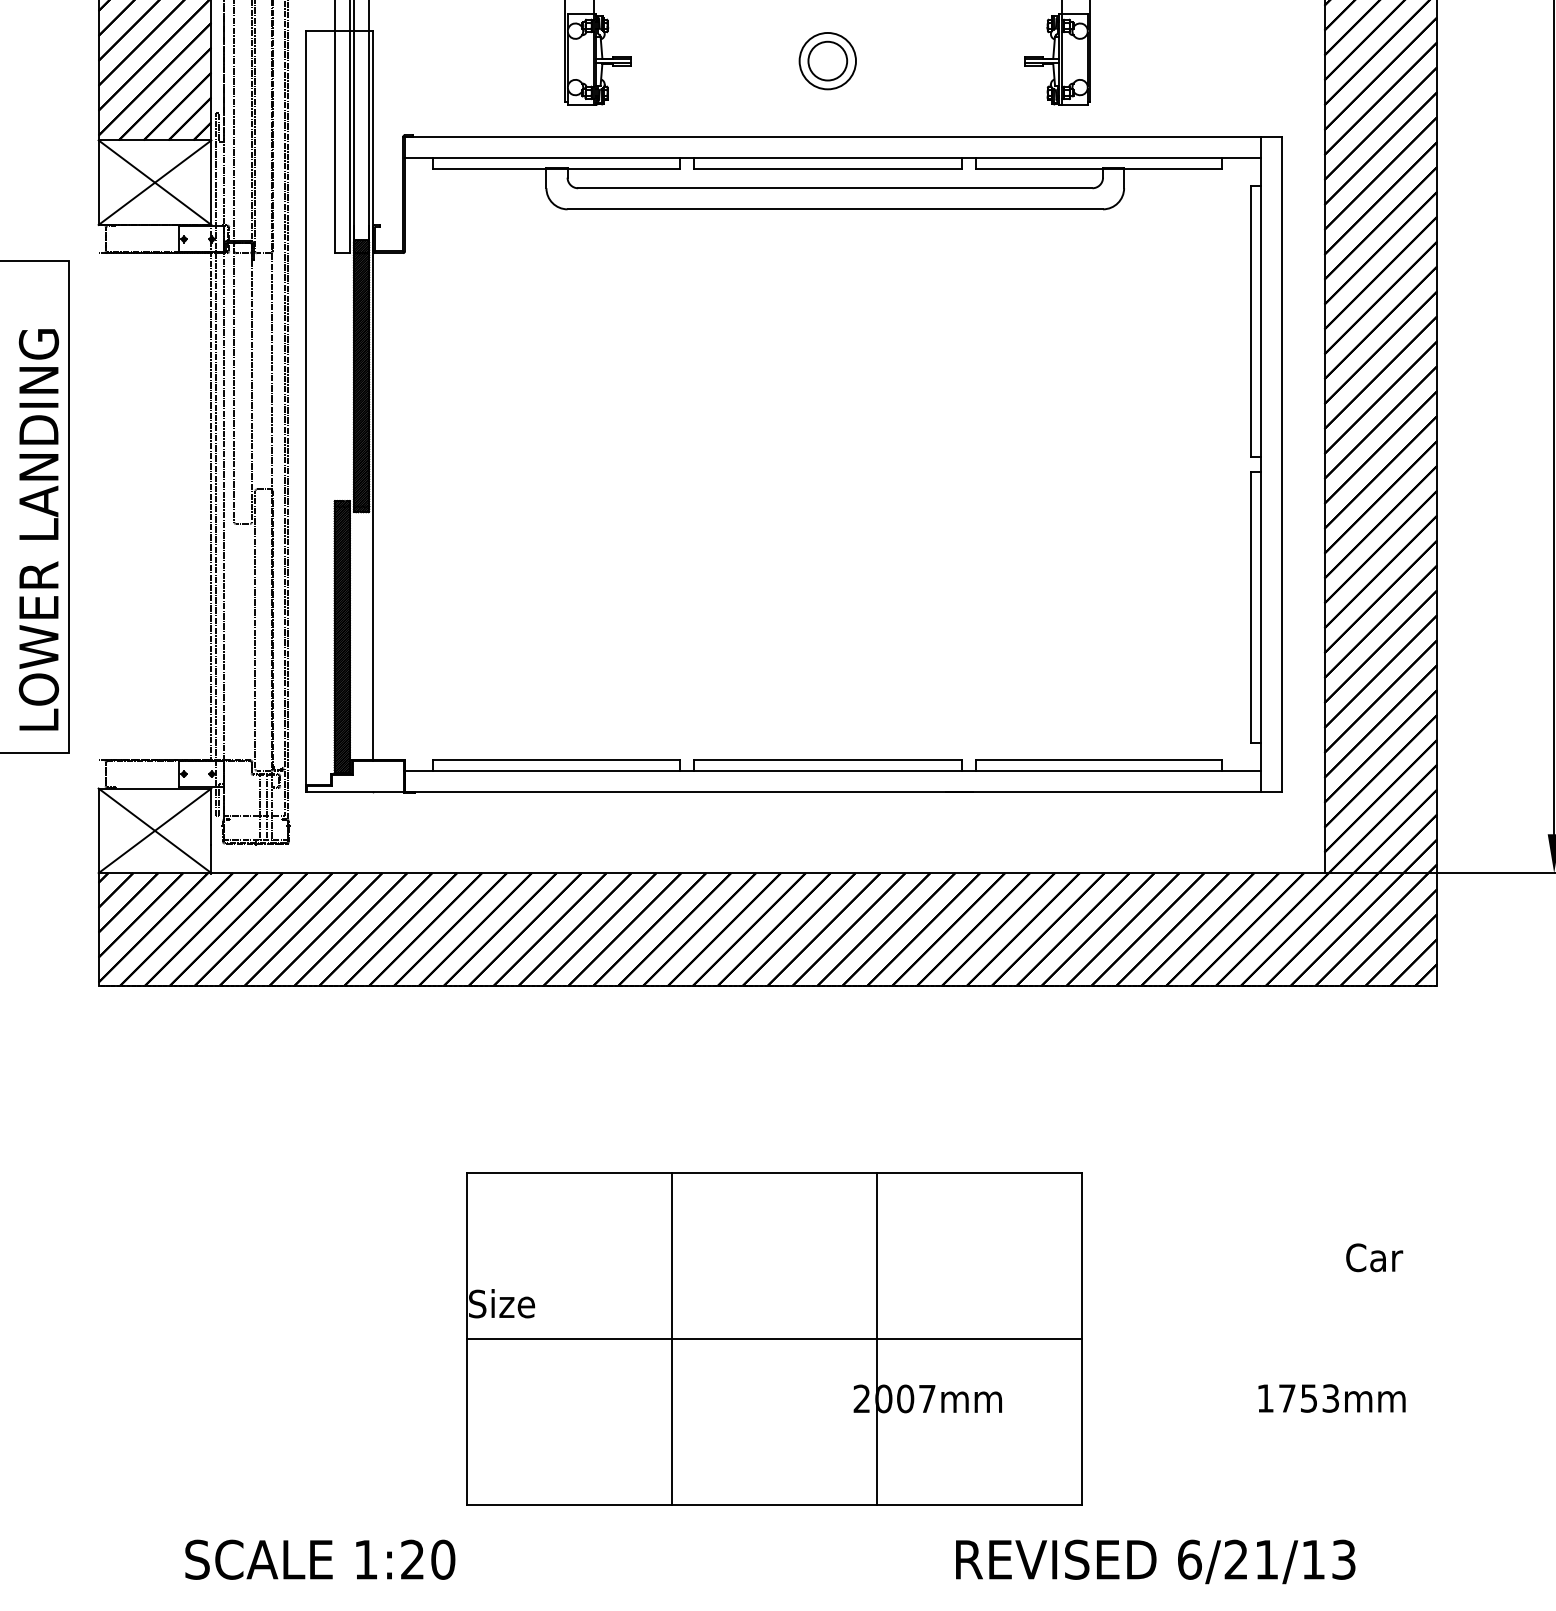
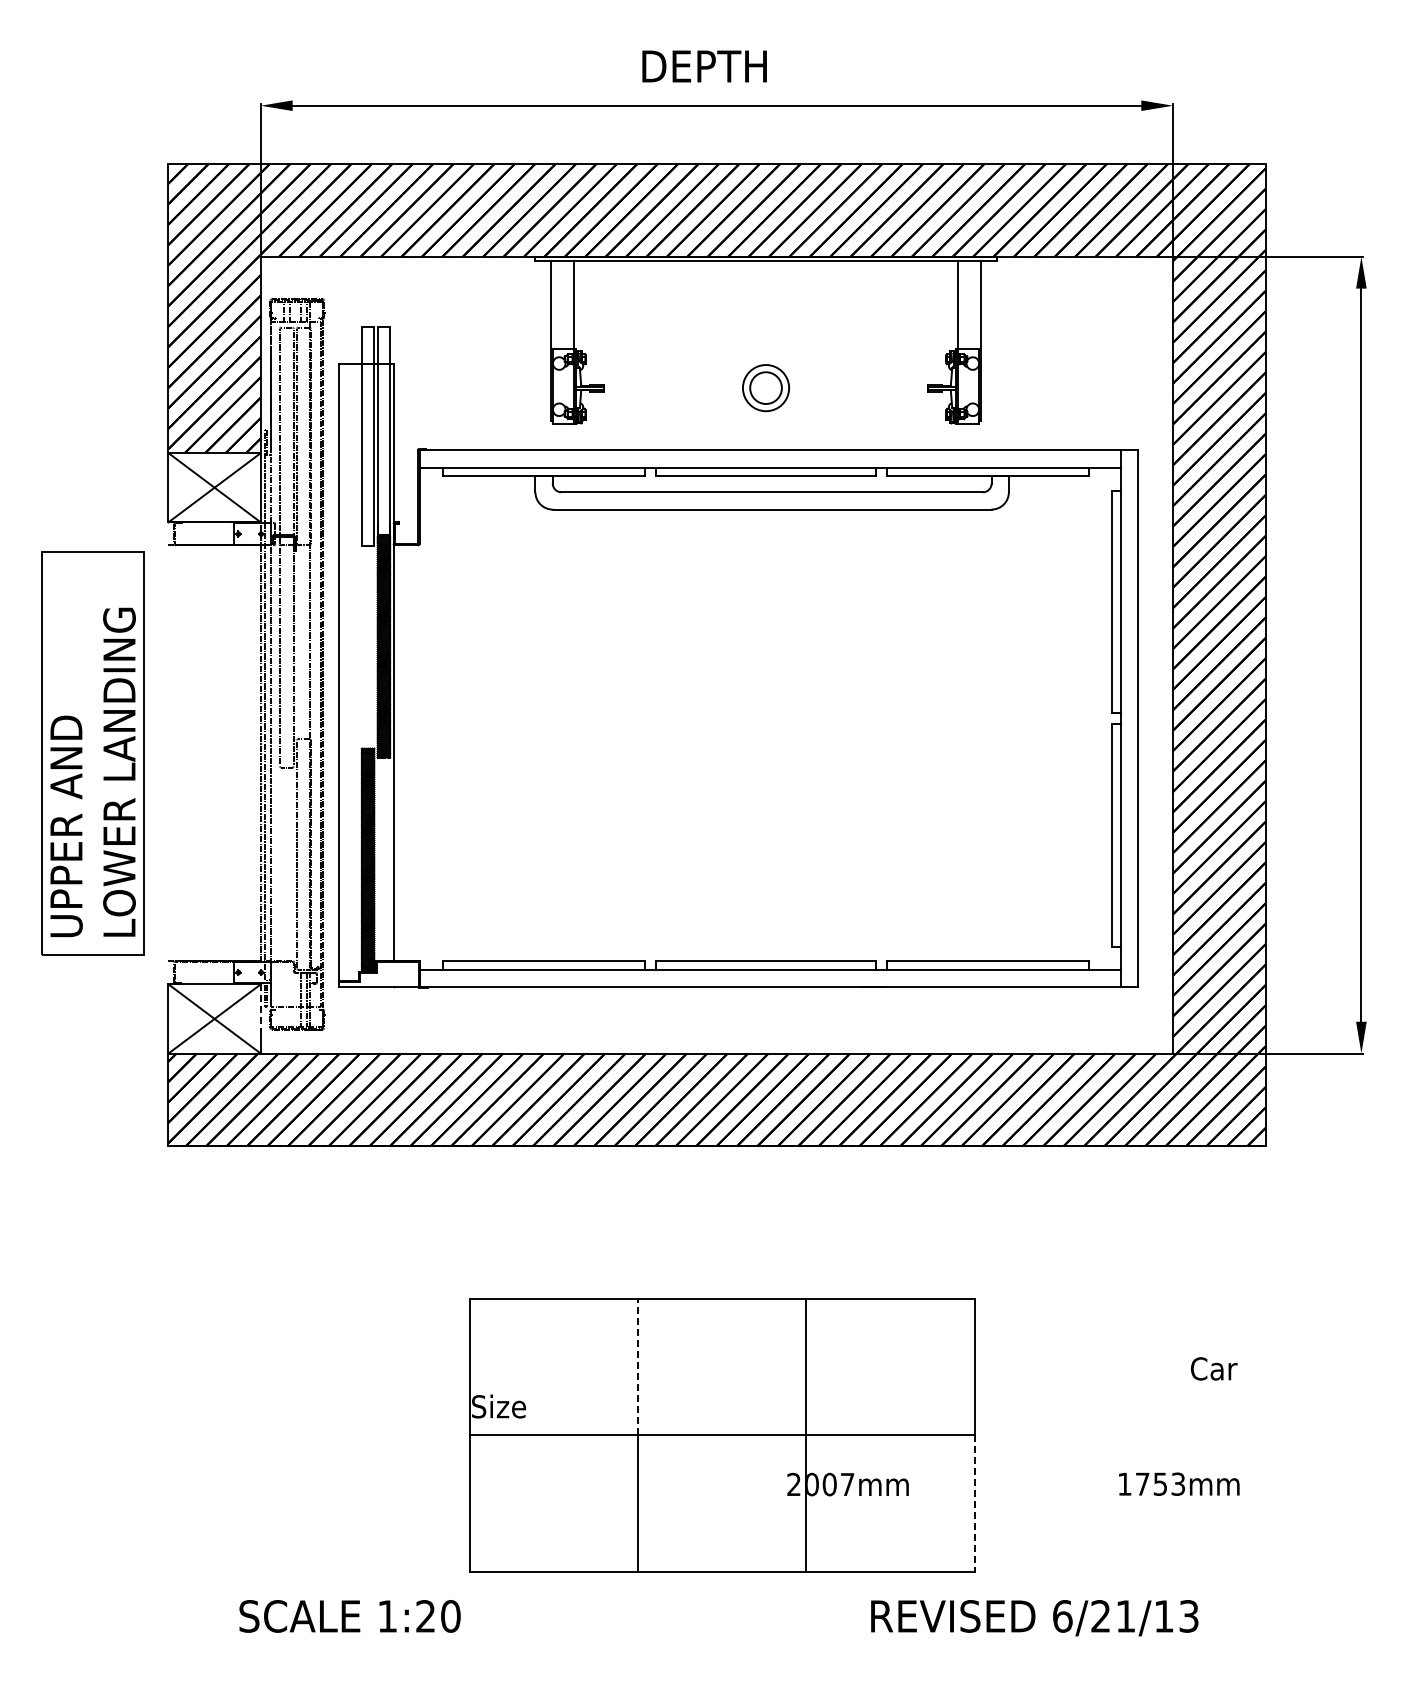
line: (210, 816) -> (260, 1007), solid -> dashed
line: (672, 1254) -> (638, 1366), solid -> dashed
line: (1082, 1423) -> (974, 1504), solid -> dashed

